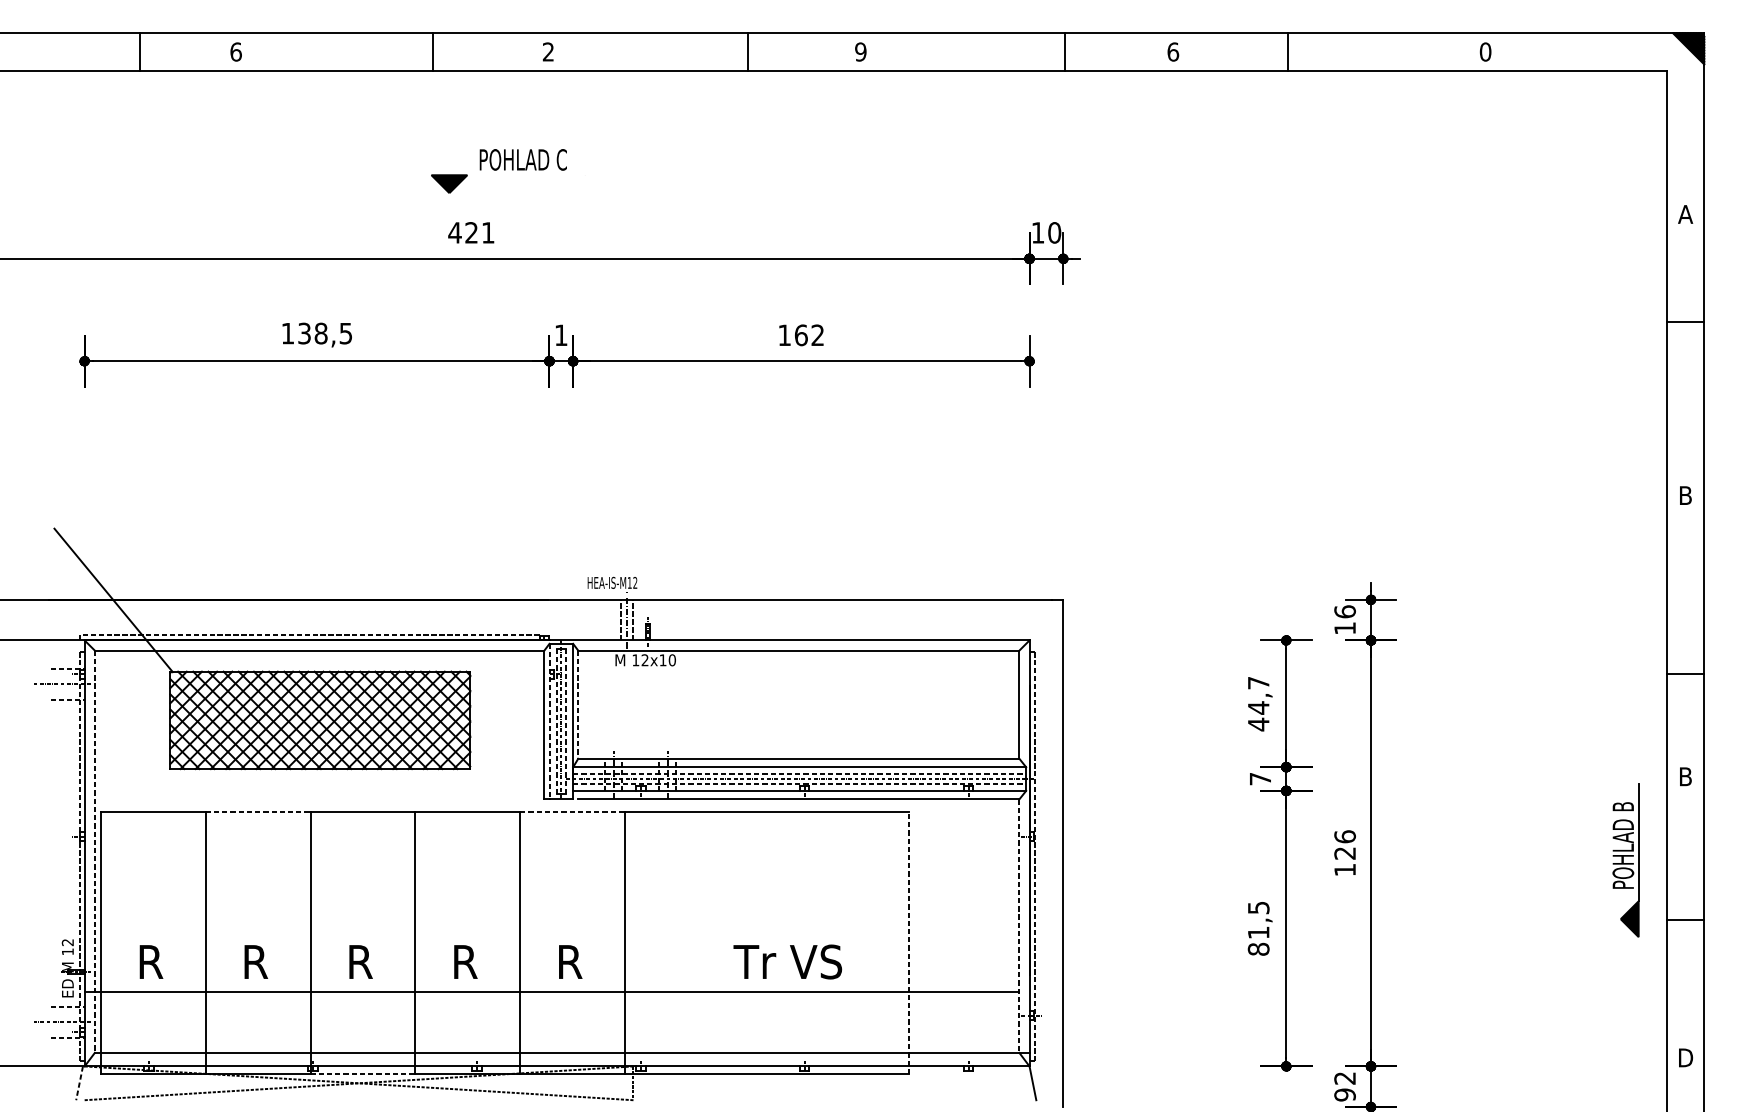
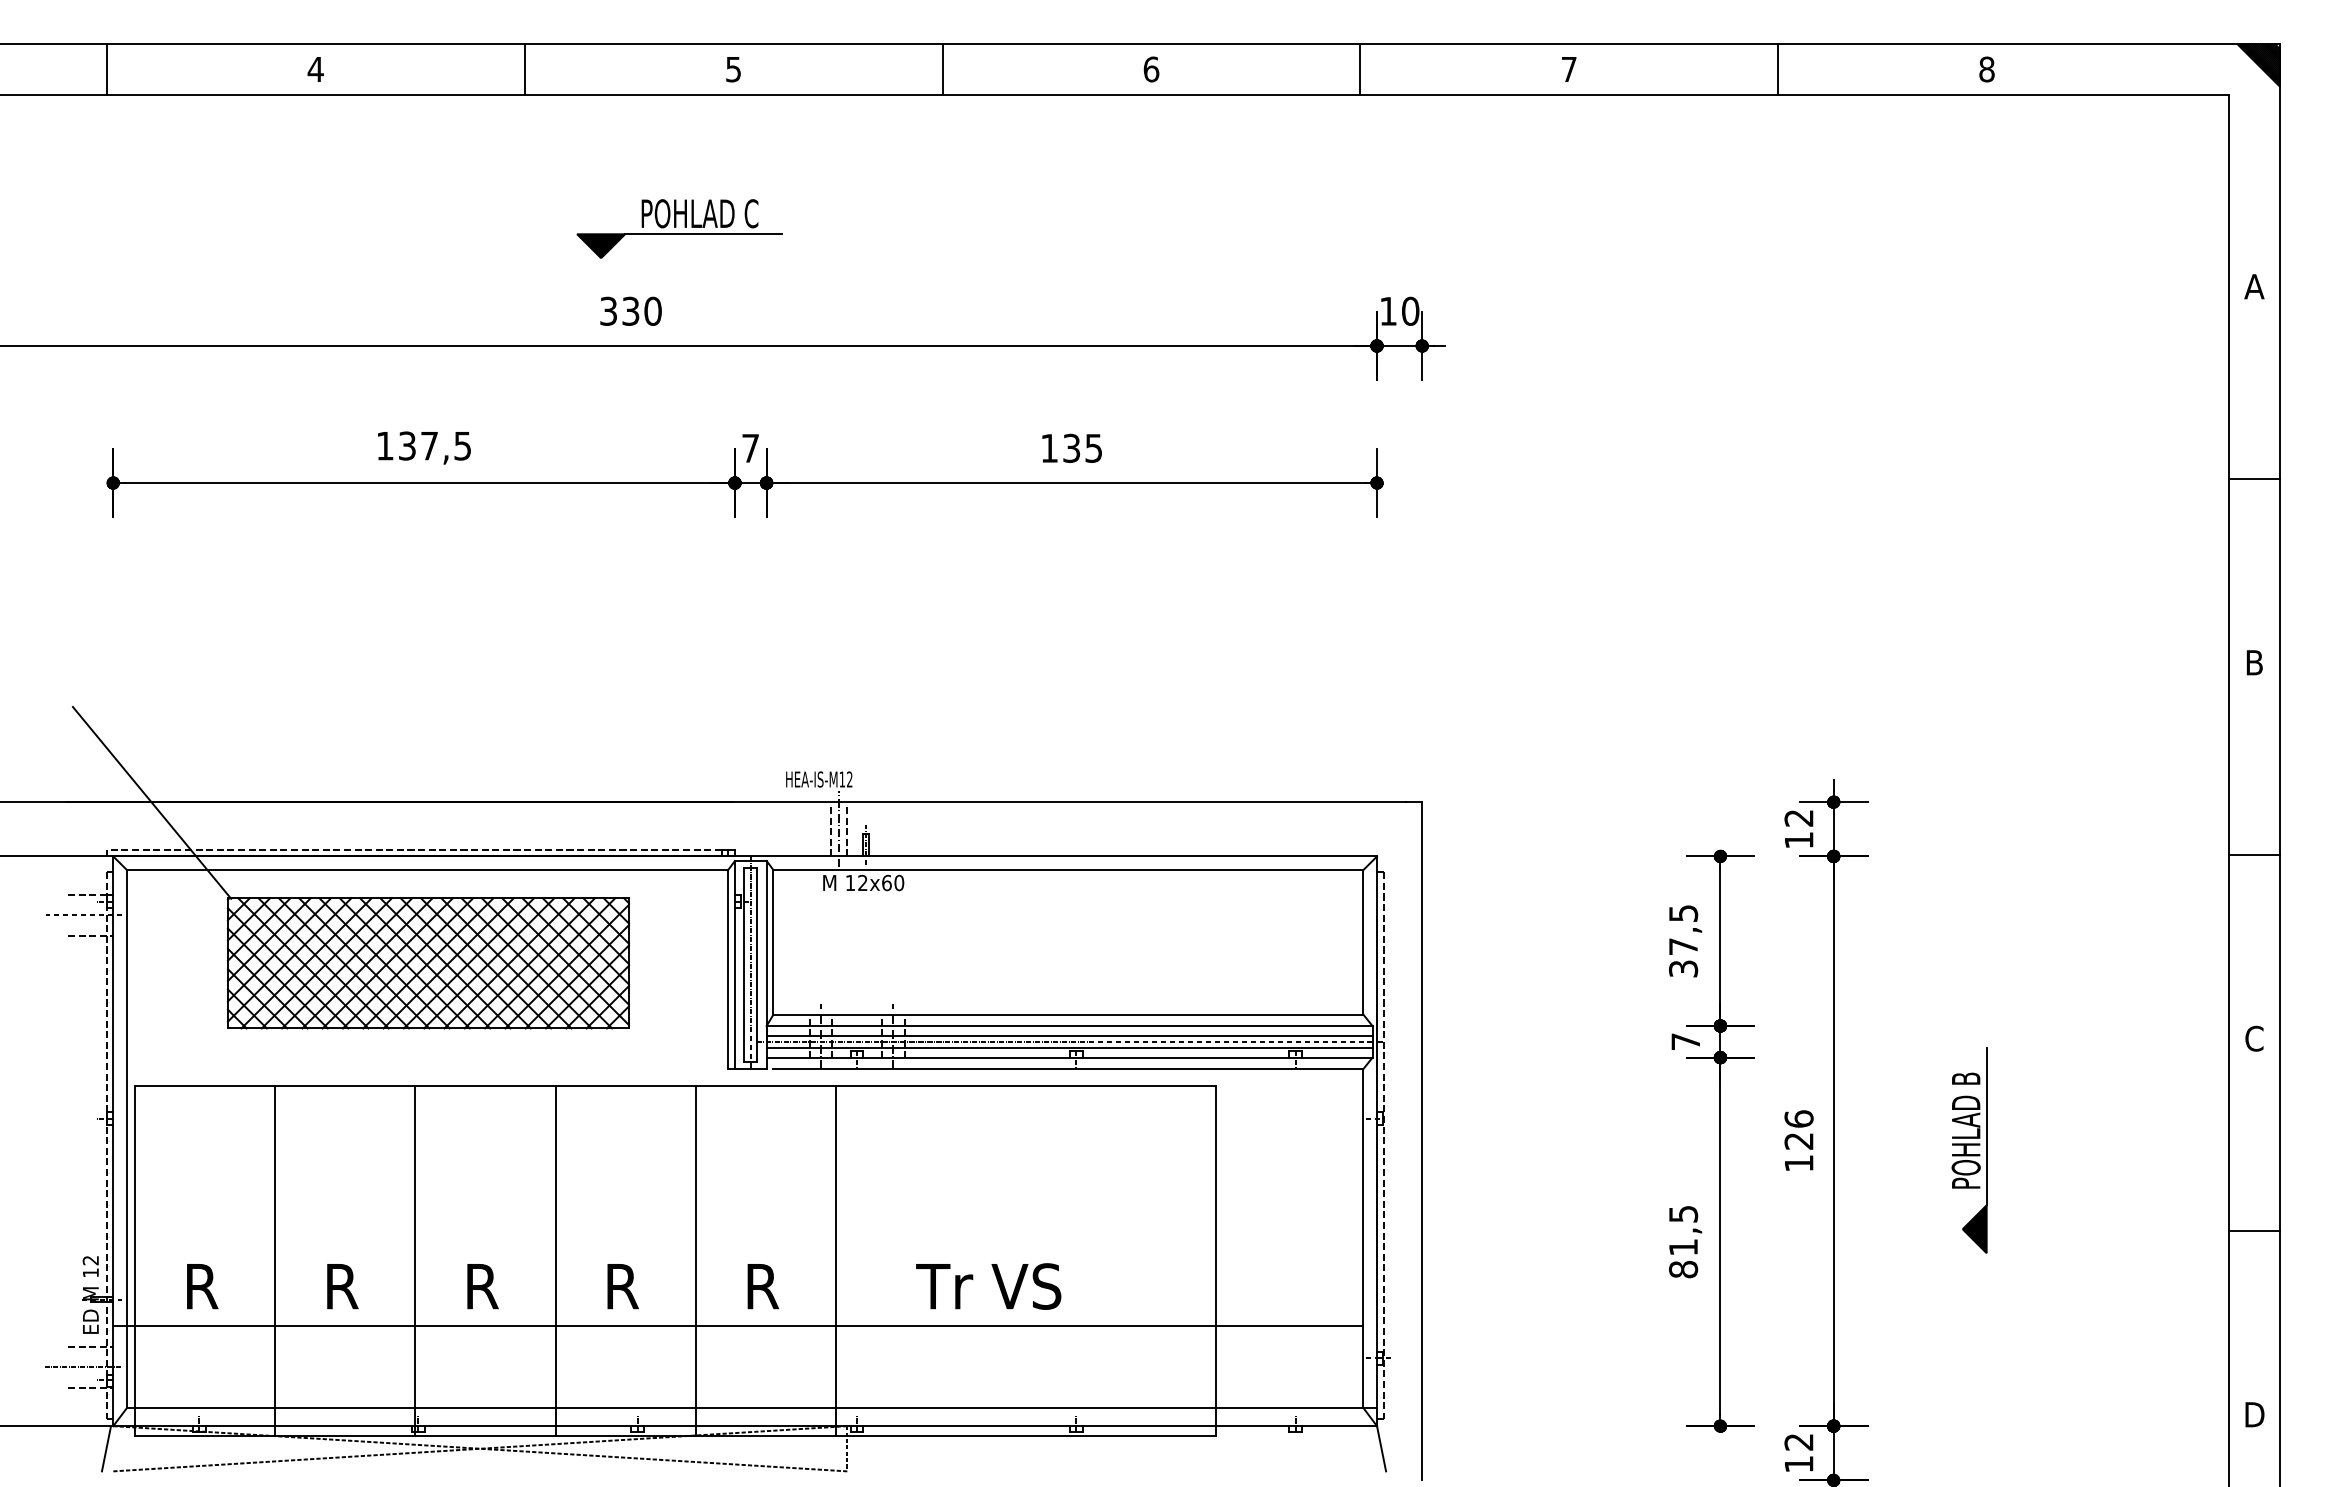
line: (140, 52) -> (107, 69), moved
text: (235, 52) -> (315, 69), 6 -> 4
line: (433, 52) -> (524, 69), moved
text: (548, 52) -> (733, 69), 2 -> 5
line: (748, 52) -> (942, 69), moved
text: (860, 52) -> (1151, 69), 9 -> 6
line: (1065, 52) -> (1360, 69), moved
text: (1173, 52) -> (1569, 69), 6 -> 7
line: (1287, 52) -> (1778, 69), moved
text: (1485, 52) -> (1986, 69), 0 -> 8
line: (525, 175) -> (703, 234), added
text: (471, 232) -> (630, 310), 421 -> 330
line: (1685, 321) -> (2254, 478), moved
text: (321, 333) -> (429, 445), 138,5 -> 137,5
text: (809, 334) -> (1082, 447), 162 -> 135
text: (561, 335) -> (750, 448), 1 -> 7
text: (1344, 611) -> (1798, 817), 16 -> 12
text: (662, 659) -> (886, 882), 12x10 -> 12x60
line: (1685, 674) -> (2254, 854), moved
line: (578, 704) -> (773, 942), dashed -> solid
text: (1258, 704) -> (1683, 941), 44,7 -> 37,5
line: (549, 721) -> (734, 964), dashed -> solid
line: (556, 721) -> (744, 965), dashed -> solid
line: (566, 721) -> (757, 965), dashed -> solid
line: (799, 774) -> (1069, 1035), dashed -> solid
text: (1685, 776) -> (2254, 1038), B -> C
line: (799, 784) -> (1069, 1048), dashed -> solid
line: (258, 811) -> (345, 1085), dashed -> solid
line: (573, 811) -> (766, 1085), dashed -> solid
line: (94, 852) -> (126, 1139), dashed -> solid
part: (1625, 860) -> (1969, 1150), moved
line: (1019, 926) -> (1363, 1238), dashed -> solid
line: (908, 942) -> (1215, 1260), dashed -> solid
text: (787, 962) -> (988, 1286), moved
line: (363, 1074) -> (486, 1436), dashed -> solid
line: (79, 1083) -> (106, 1449), dashed -> solid
text: (1344, 1095) -> (1798, 1464), 92 -> 12

